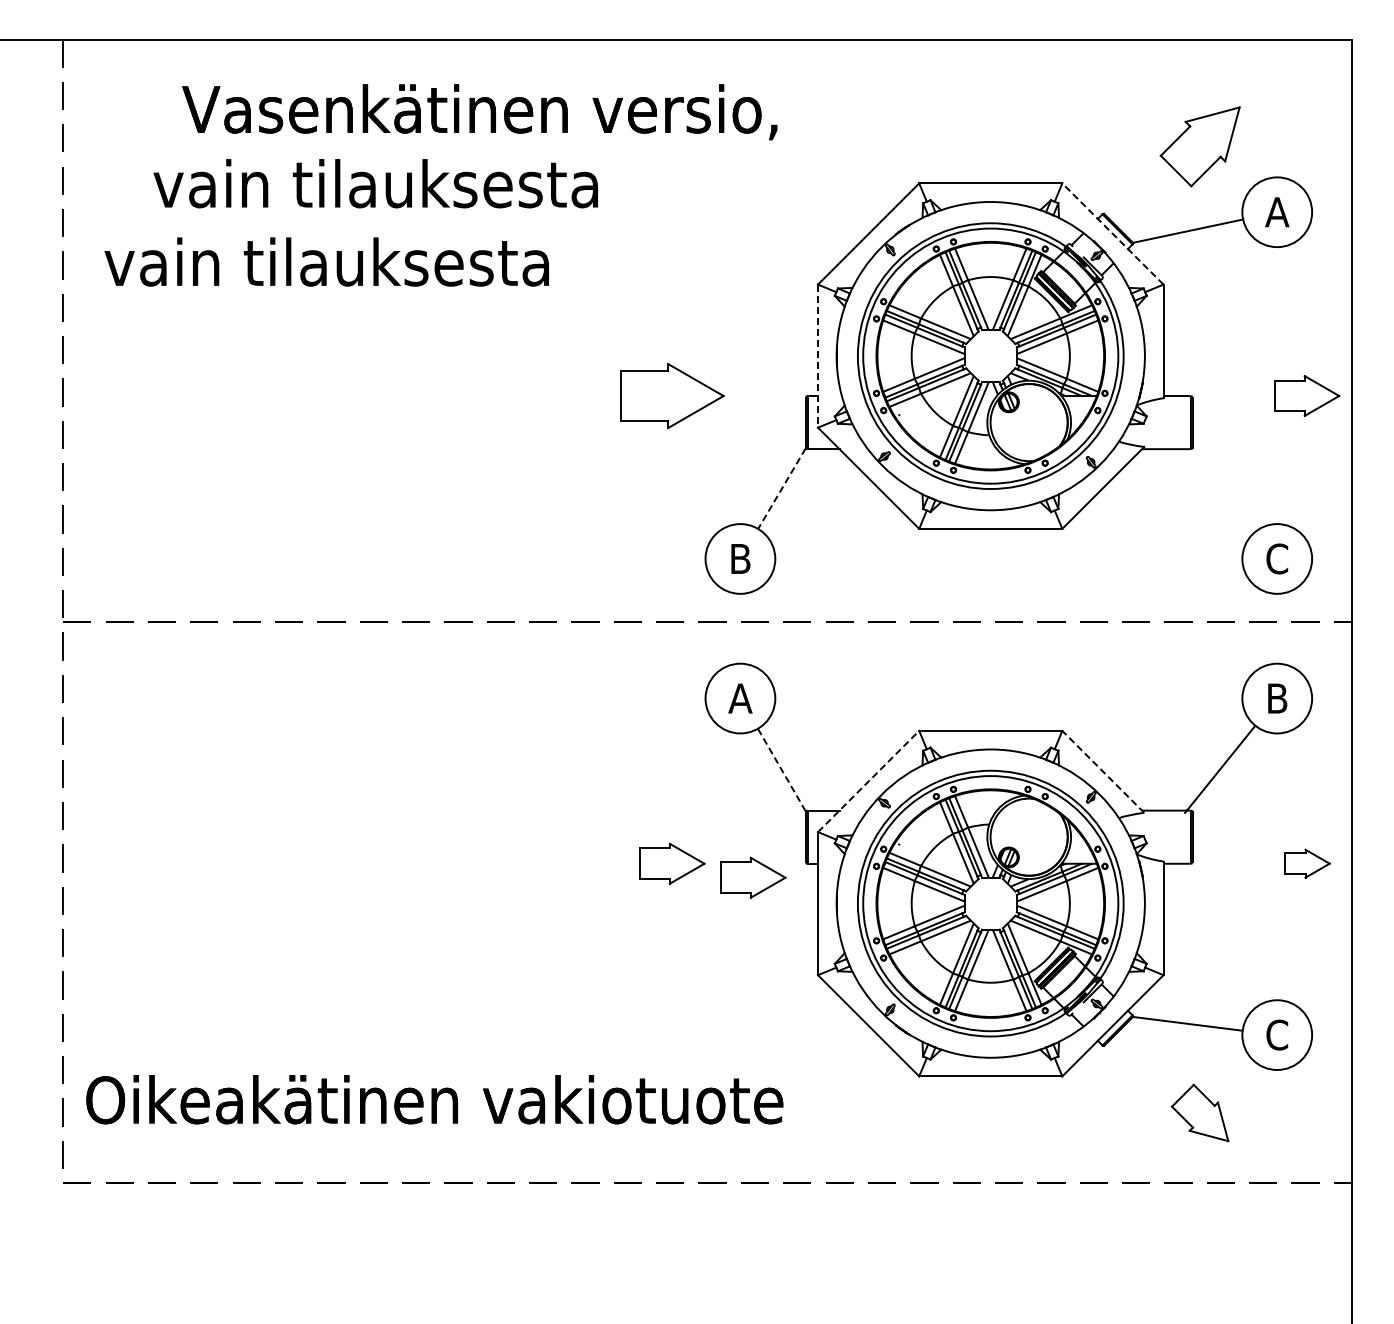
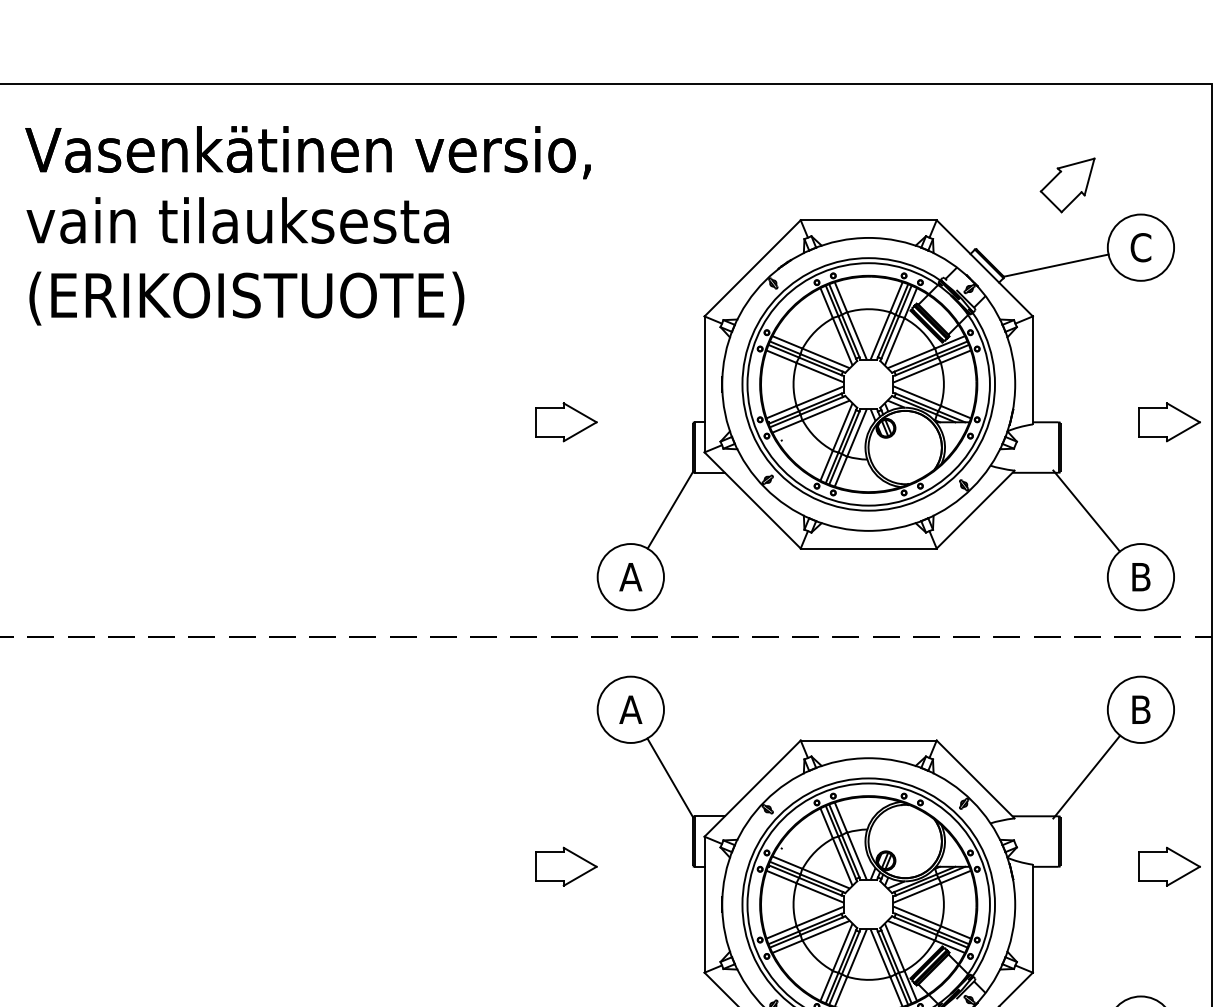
text: (479, 112) -> (307, 152), moved
part: (1199, 146) -> (1067, 185), size x0.71
text: (375, 183) -> (237, 220), moved
text: (1277, 211) -> (1141, 246), A -> C
line: (1112, 234) -> (984, 268), dashed -> solid
text: (334, 265) -> (245, 298), vain tilauksesta -> (ERIKOISTUOTE)
line: (818, 356) -> (705, 384), dashed -> solid
part: (672, 395) -> (566, 421), size x0.62
line: (781, 488) -> (669, 510), dashed -> solid
line: (1220, 489) -> (1087, 511), added
text: (740, 558) -> (630, 576), B -> A
text: (1277, 558) -> (1141, 576), C -> B
line: (781, 769) -> (669, 777), dashed -> solid
line: (1103, 771) -> (975, 779), dashed -> solid
line: (868, 781) -> (752, 788), dashed -> solid
part: (1307, 863) -> (1169, 866), size x1.43
part: (753, 877) -> (643, 879), removed

